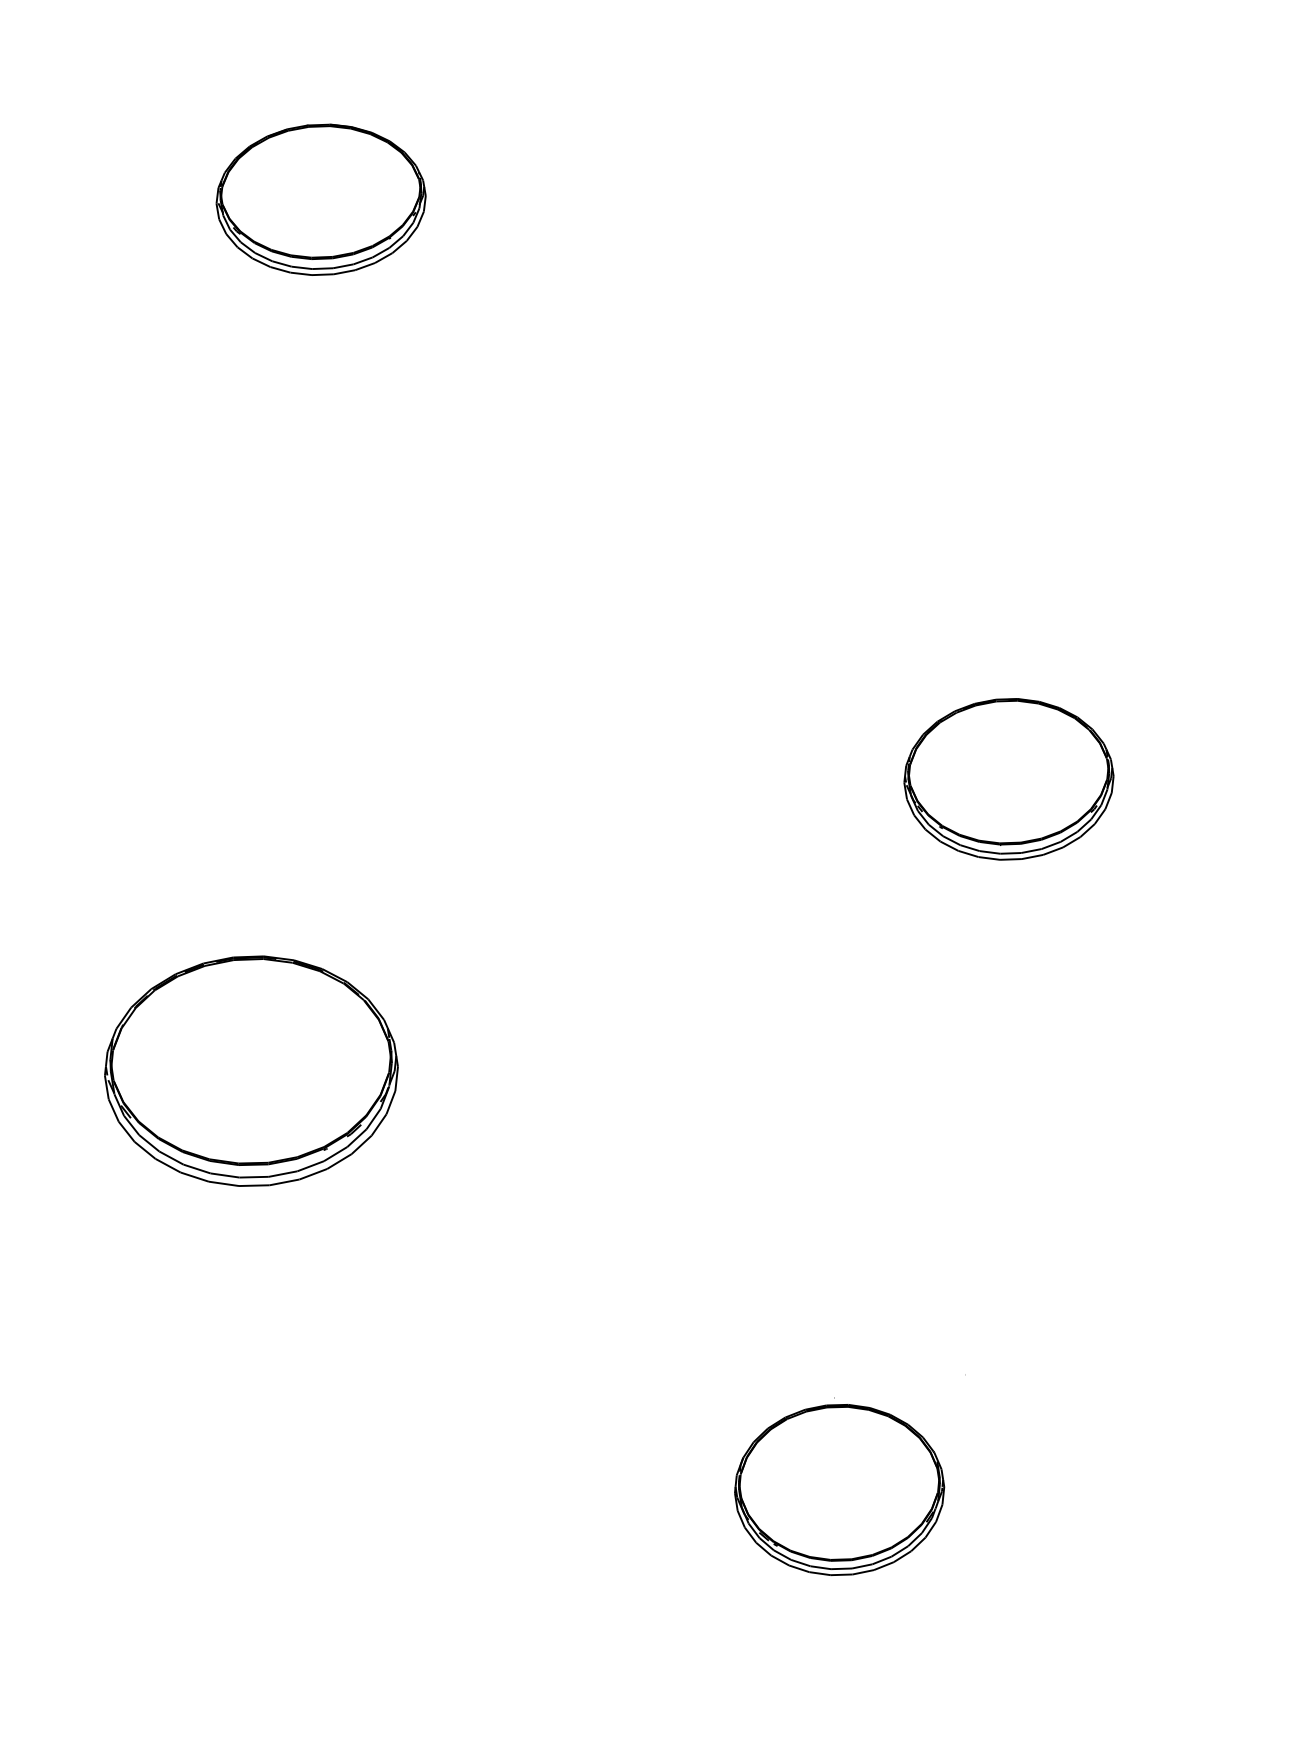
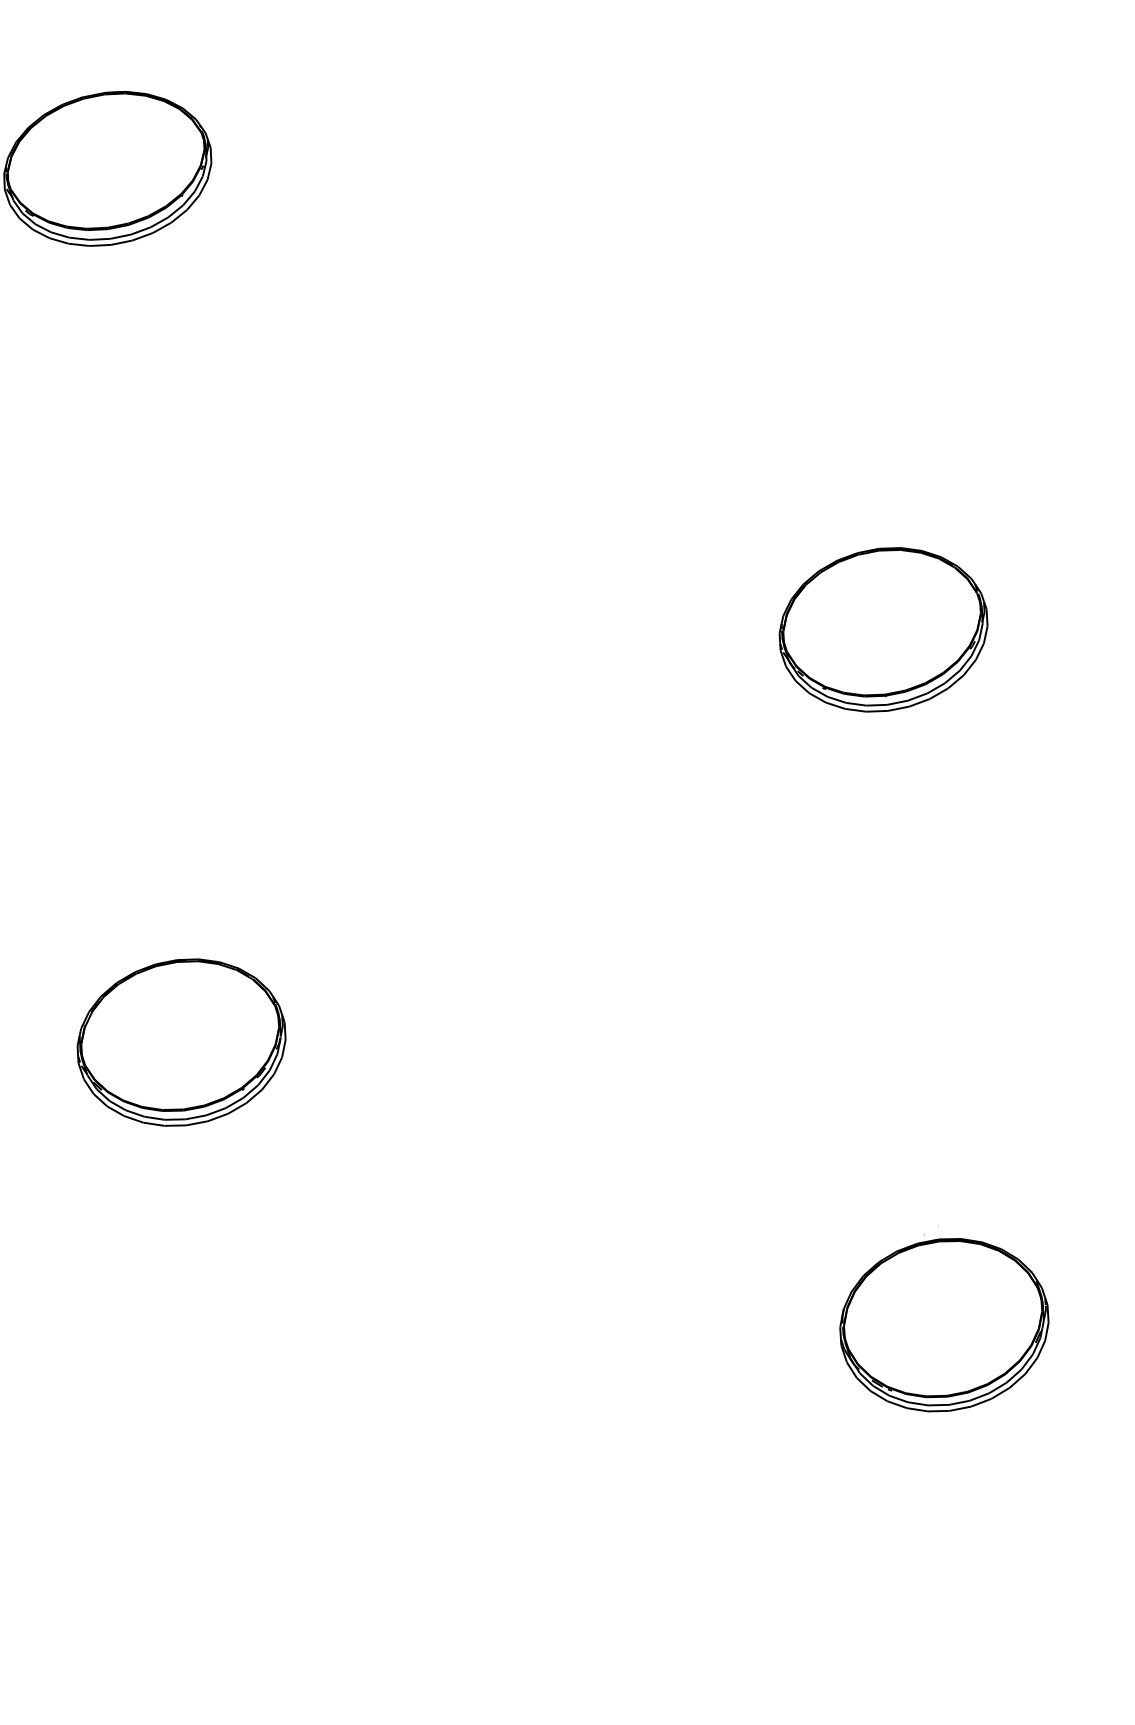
part: (251, 1070) -> (181, 1042), size x0.71
part: (839, 1486) -> (943, 1321), moved

